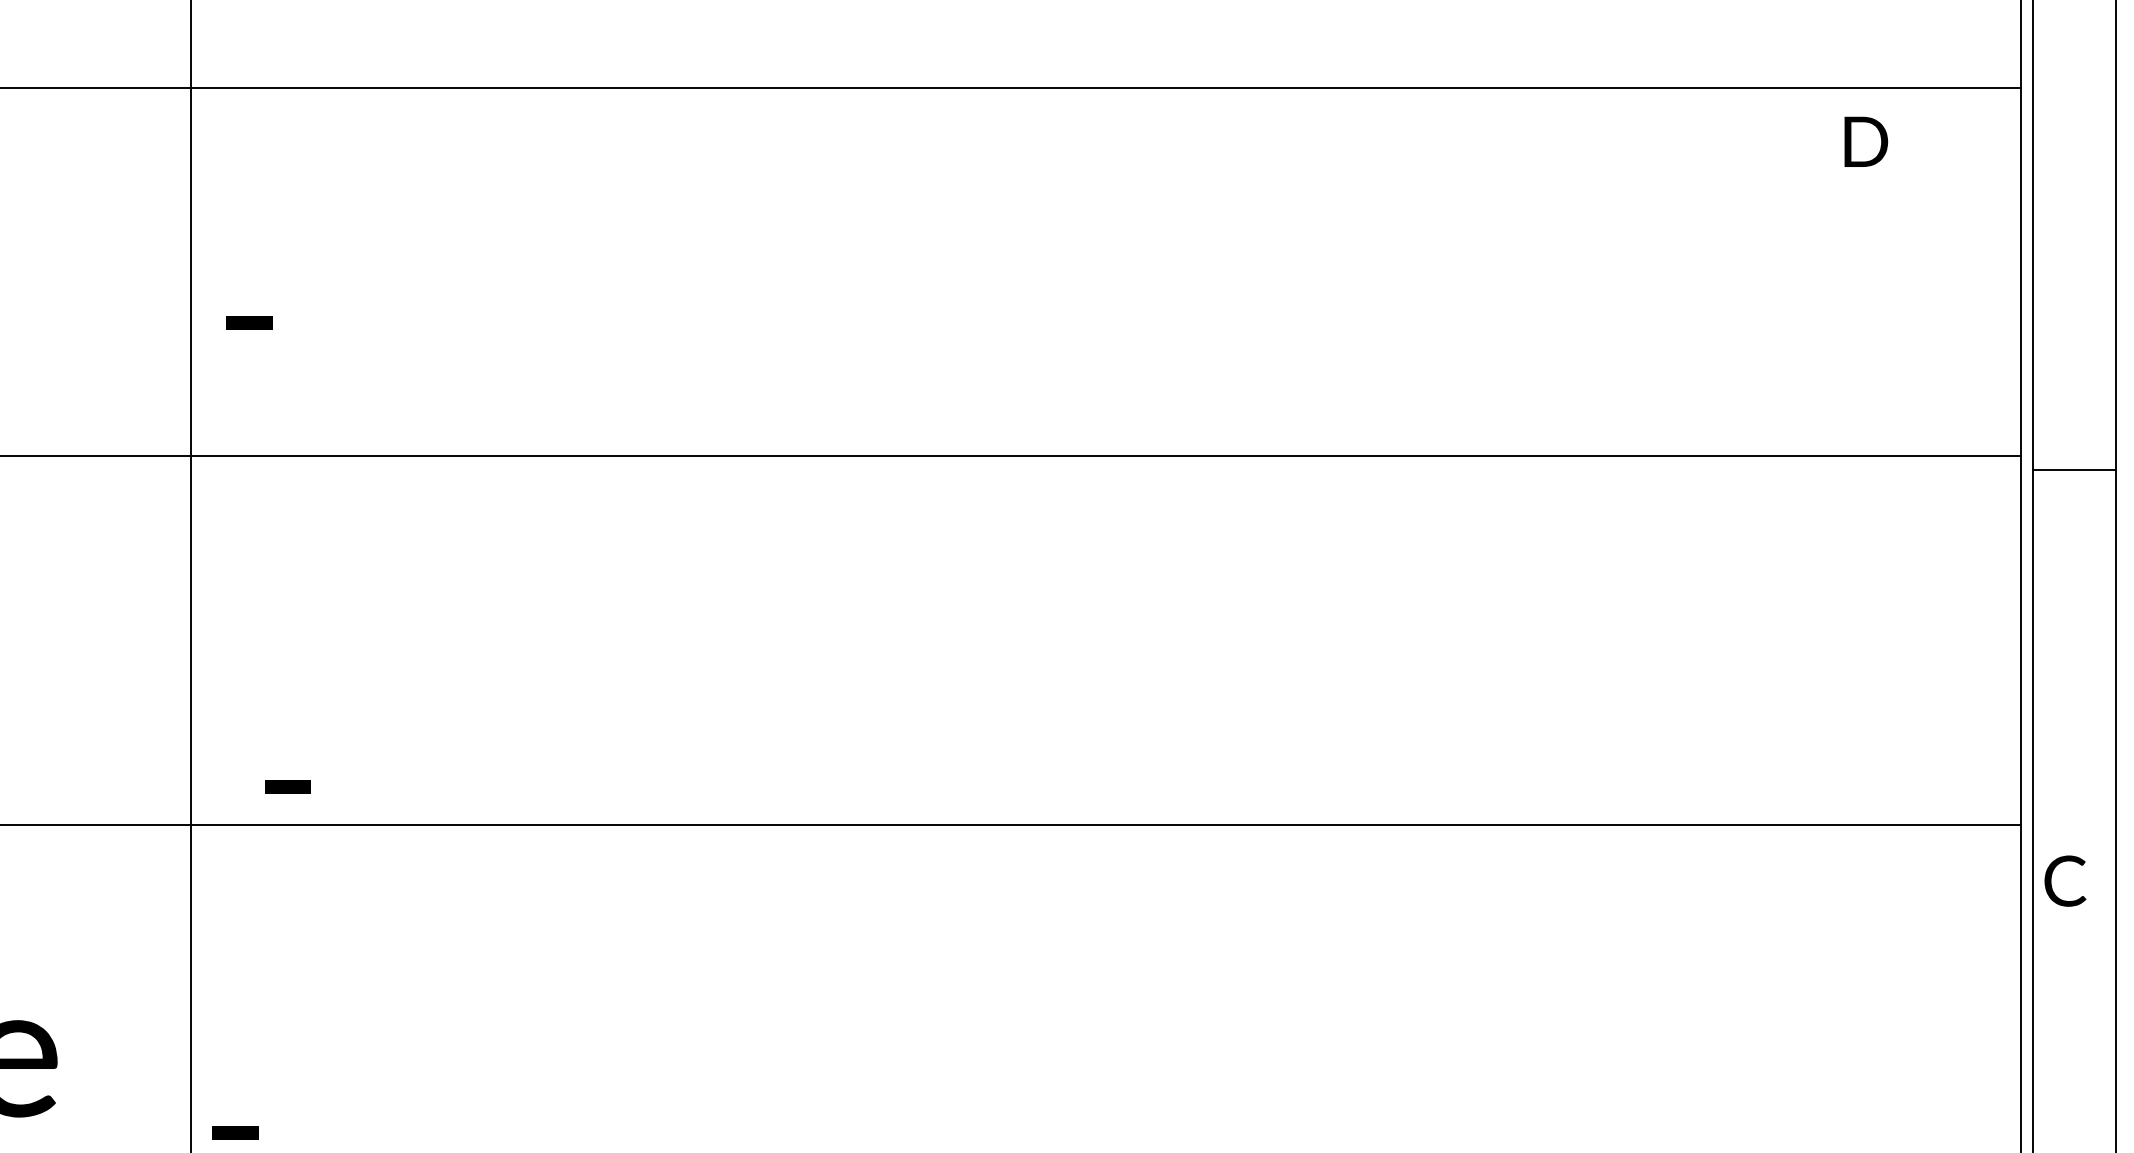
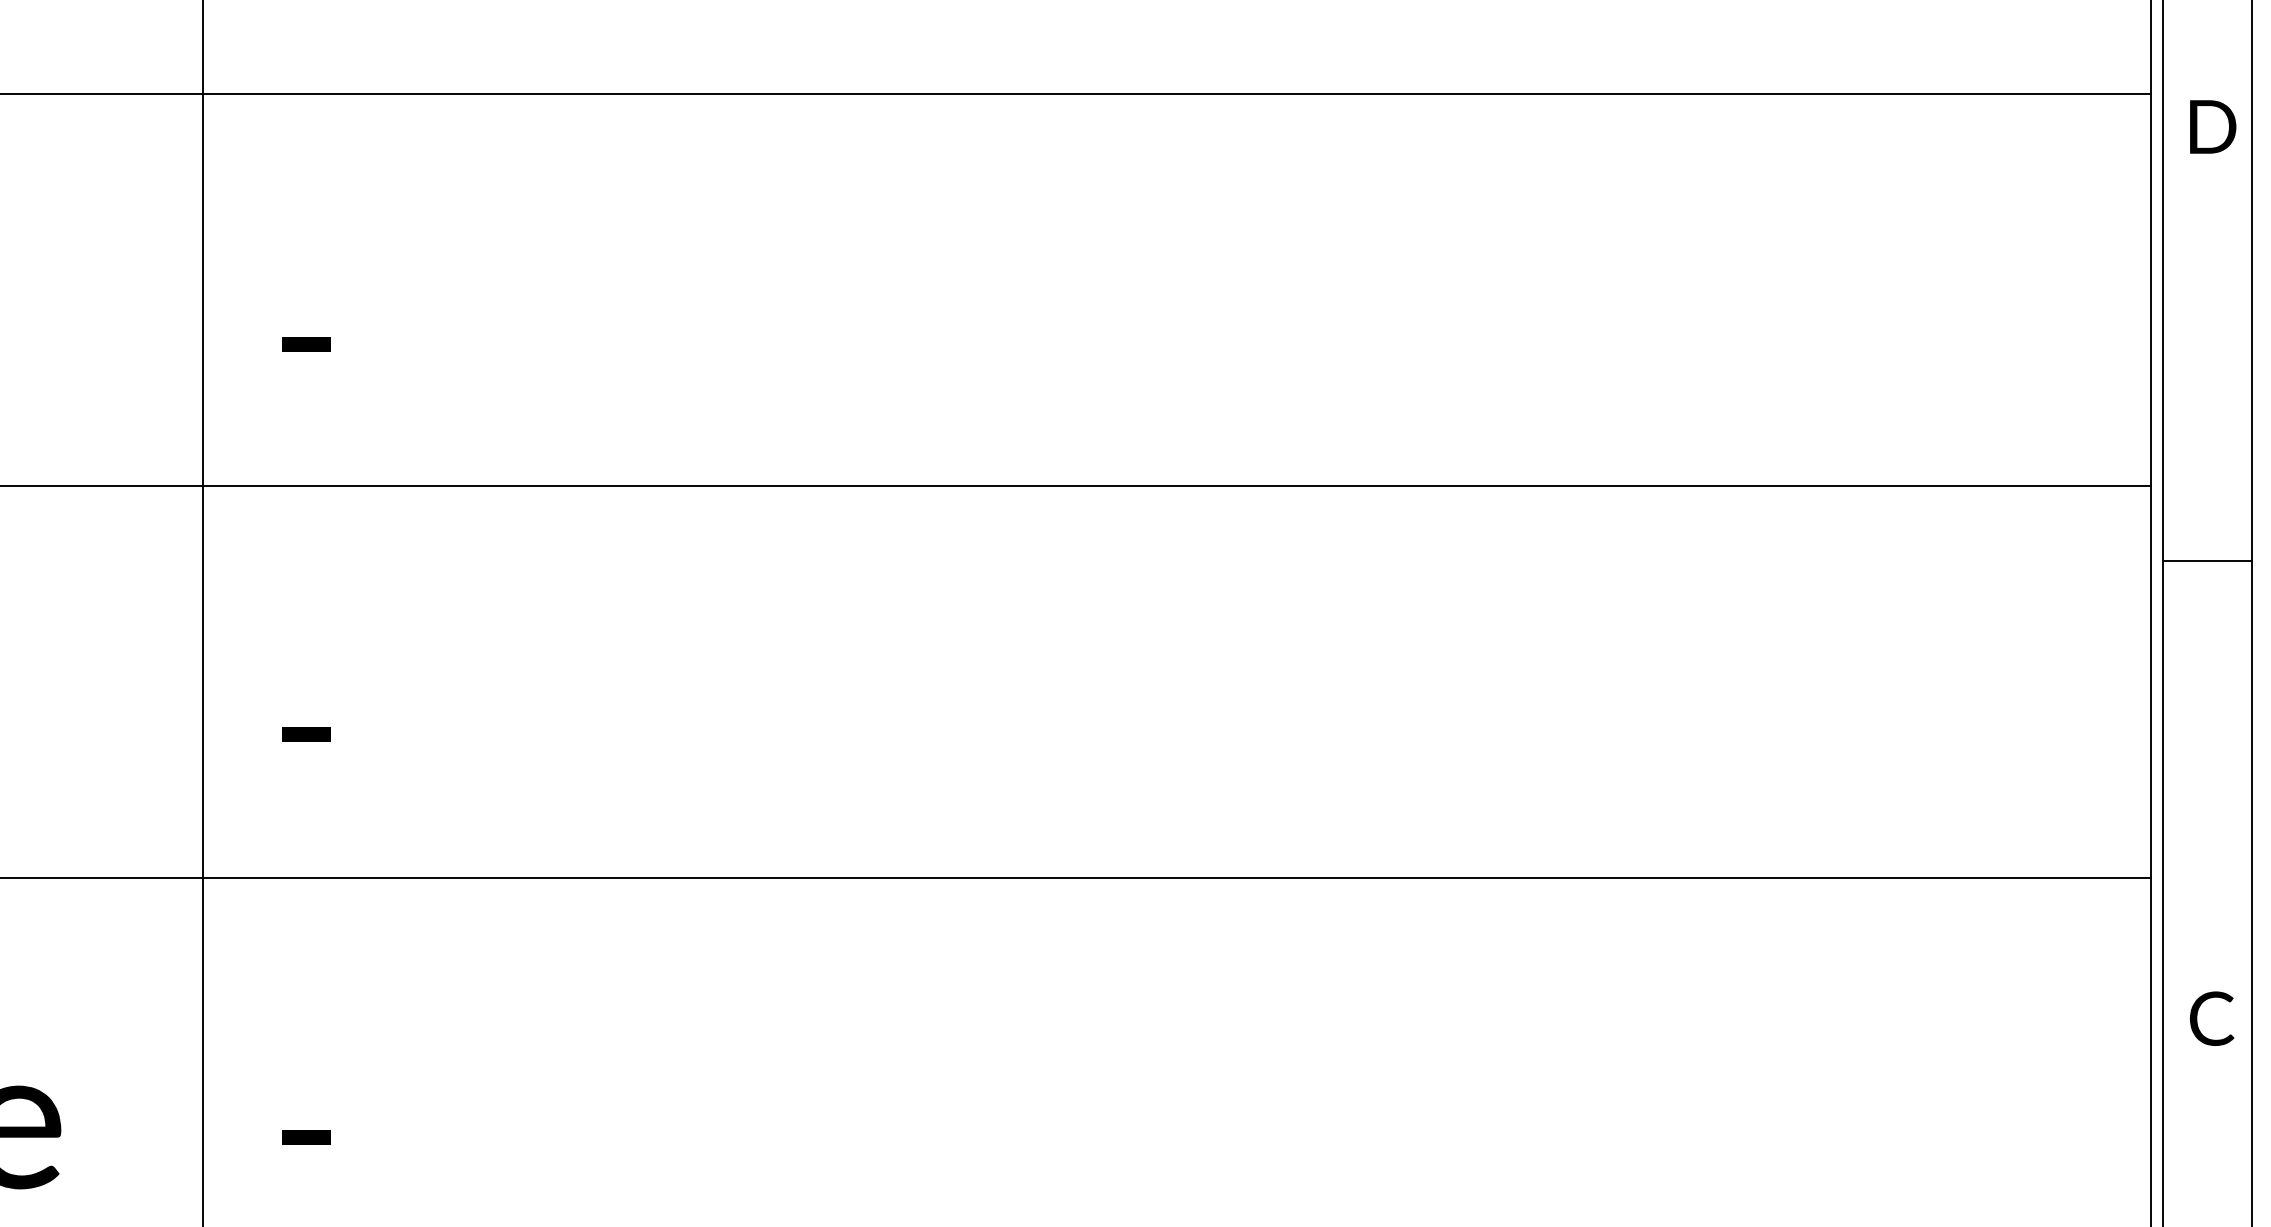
text: (1866, 141) -> (2213, 126), moved
text: (249, 323) -> (306, 344), moved
line: (2074, 470) -> (2207, 561), moved
text: (288, 786) -> (306, 734), moved
text: (2065, 880) -> (2212, 1018), moved
text: (235, 1133) -> (306, 1137), moved

